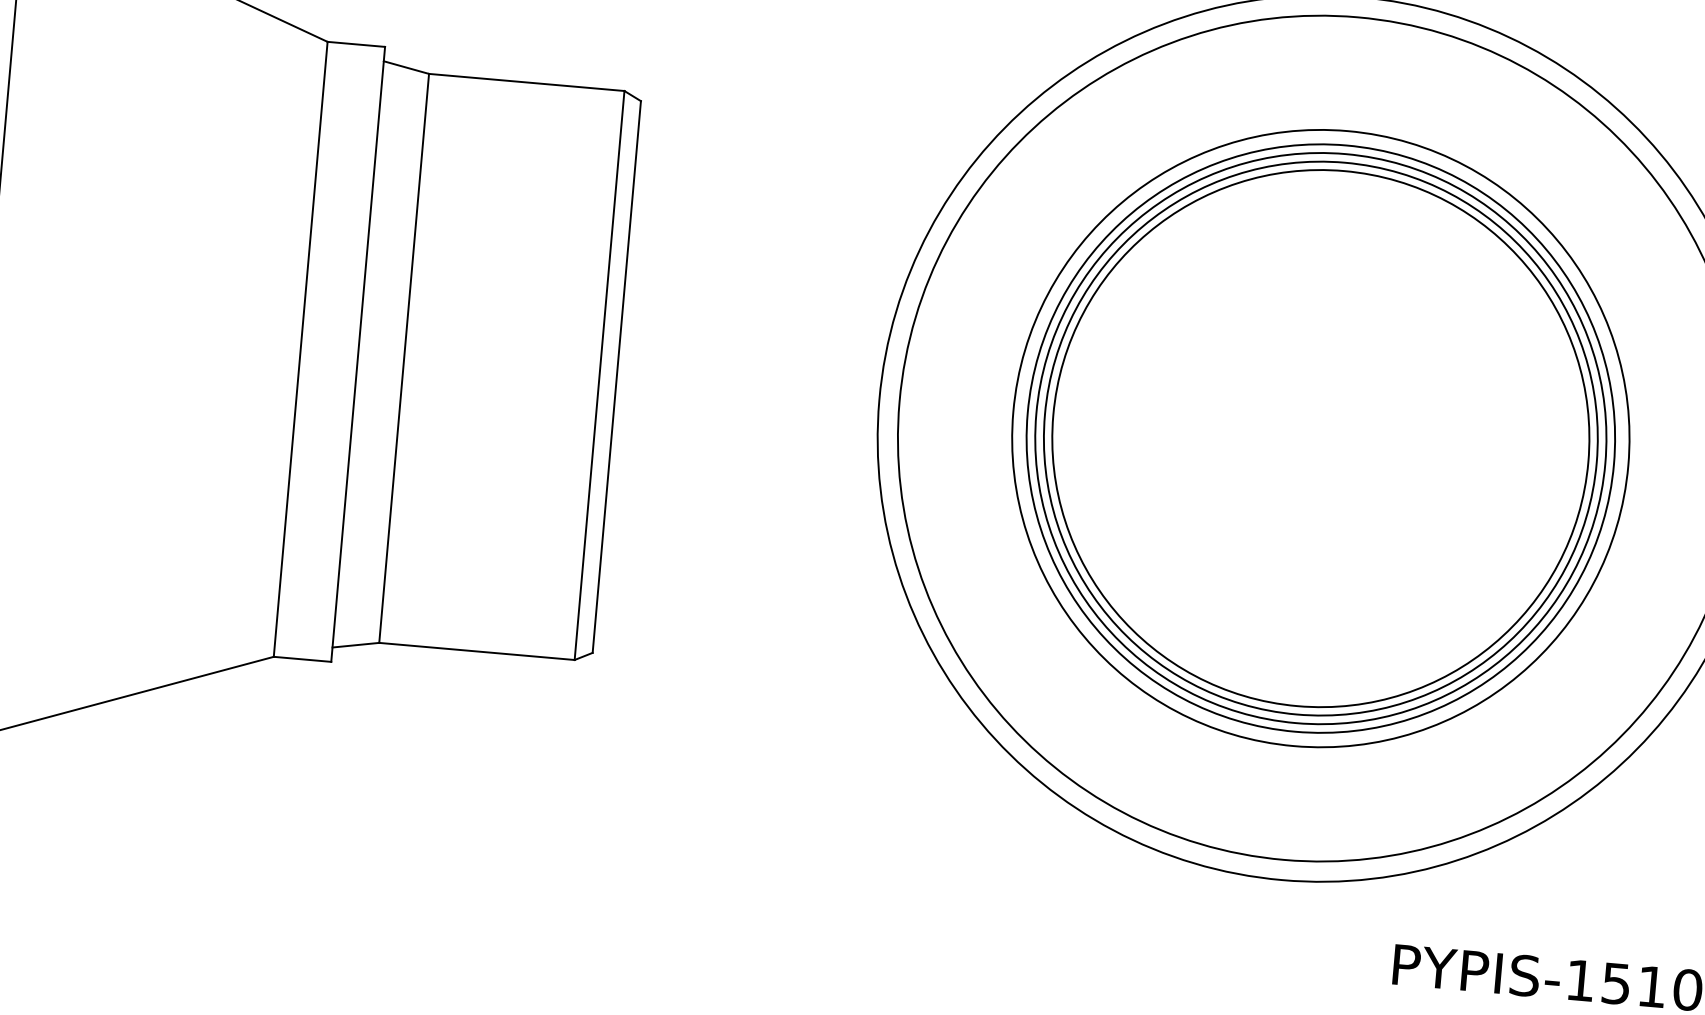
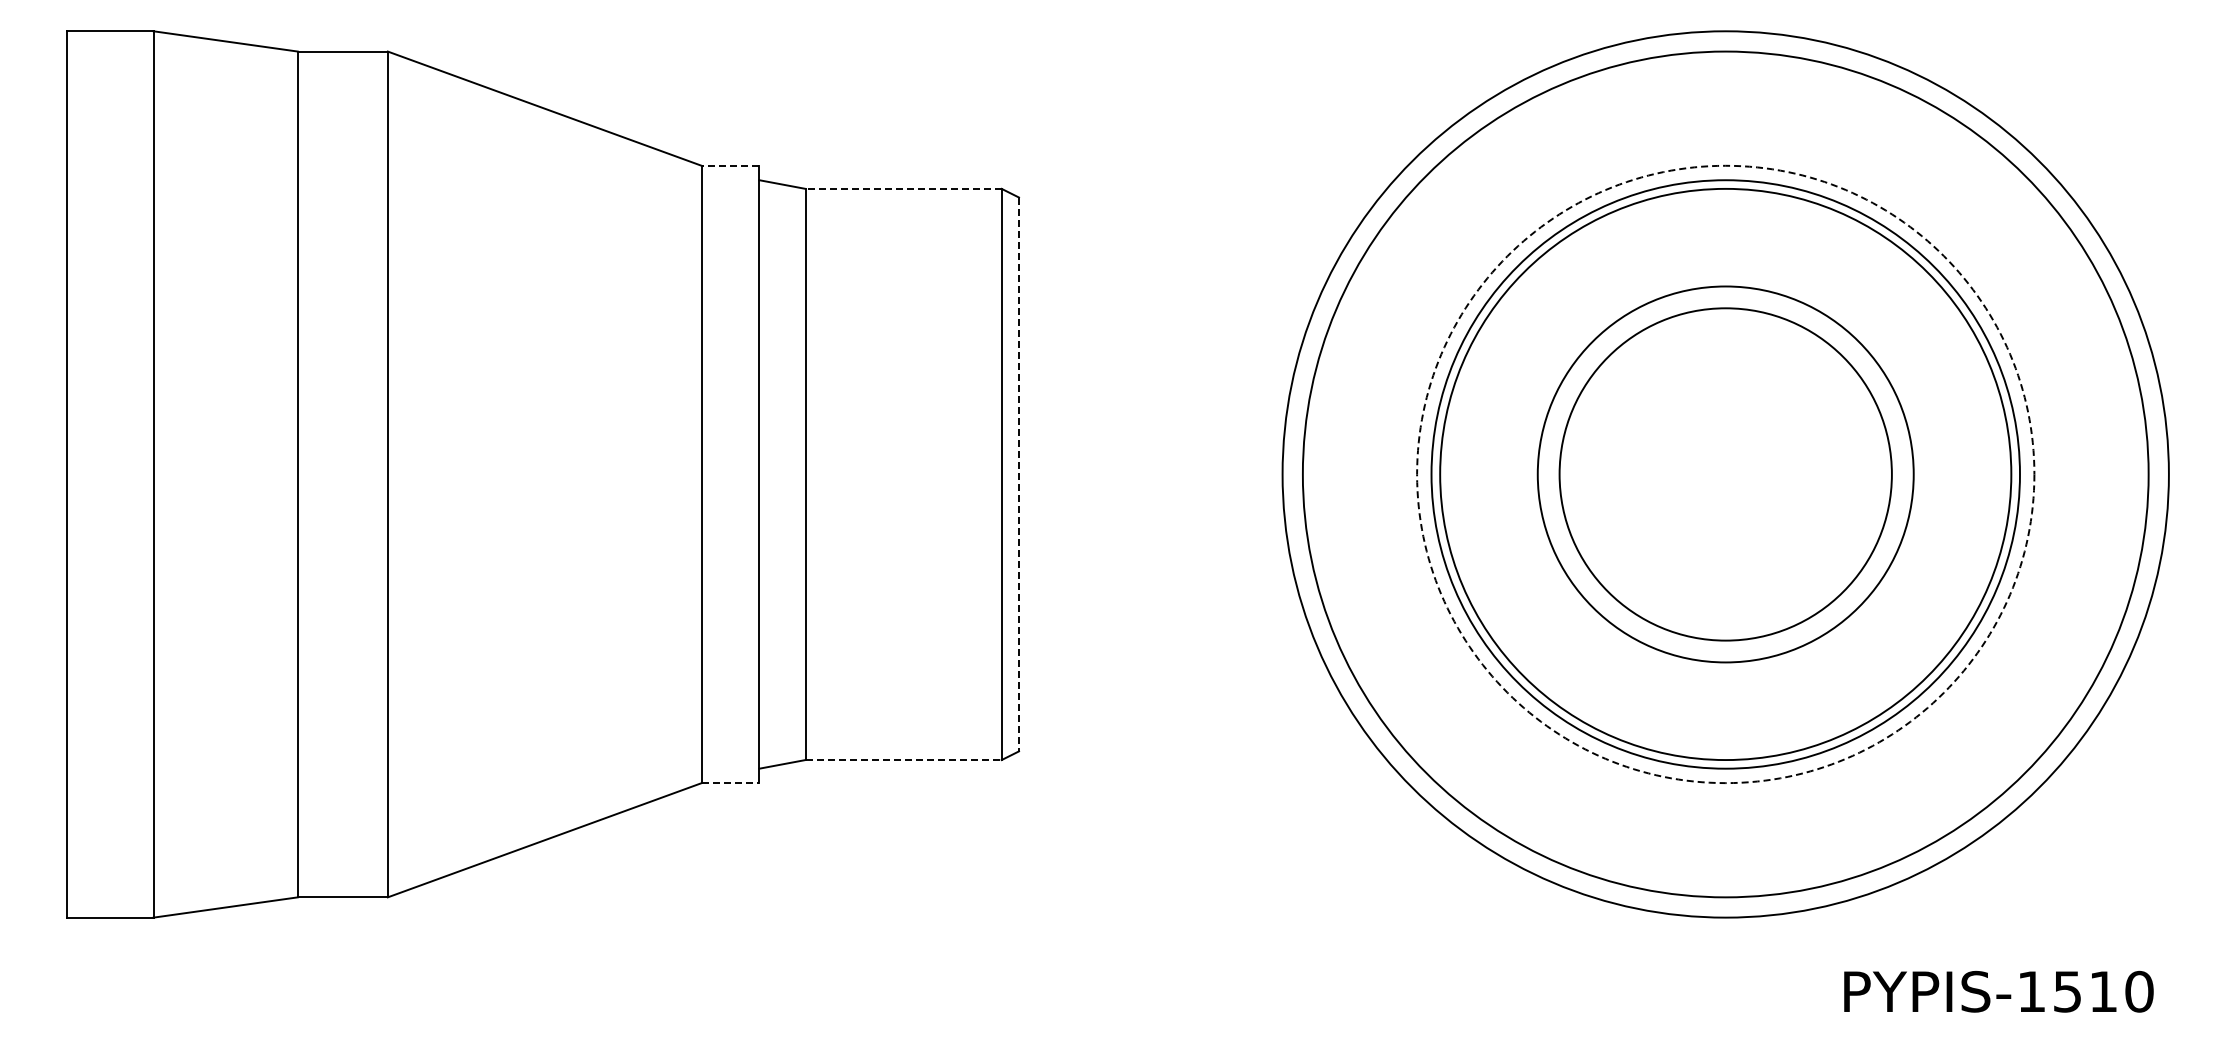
line: (356, 44) -> (730, 165), solid -> dashed
line: (526, 82) -> (903, 188), solid -> dashed
line: (617, 377) -> (1019, 474), solid -> dashed
circle: (1320, 438) -> (1725, 474), size x0.6
circle: (1320, 438) -> (1725, 474), size x0.7
circle: (1320, 438) -> (1725, 474), solid -> dashed
line: (477, 651) -> (904, 760), solid -> dashed
line: (302, 659) -> (730, 783), solid -> dashed

